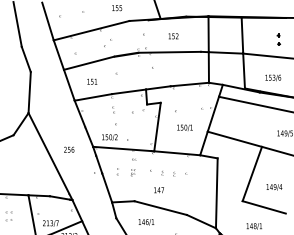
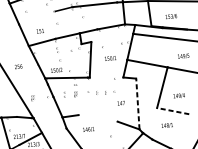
line: (88, 62) -> (36, 17), removed
text: (69, 149) -> (18, 66), moved
line: (177, 153) -> (106, 77), removed
part: (73, 172) -> (32, 98), added
text: (158, 190) -> (120, 103), moved
line: (216, 193) -> (137, 104), solid -> dashed
line: (160, 207) -> (97, 117), removed
line: (263, 207) -> (172, 111), solid -> dashed

